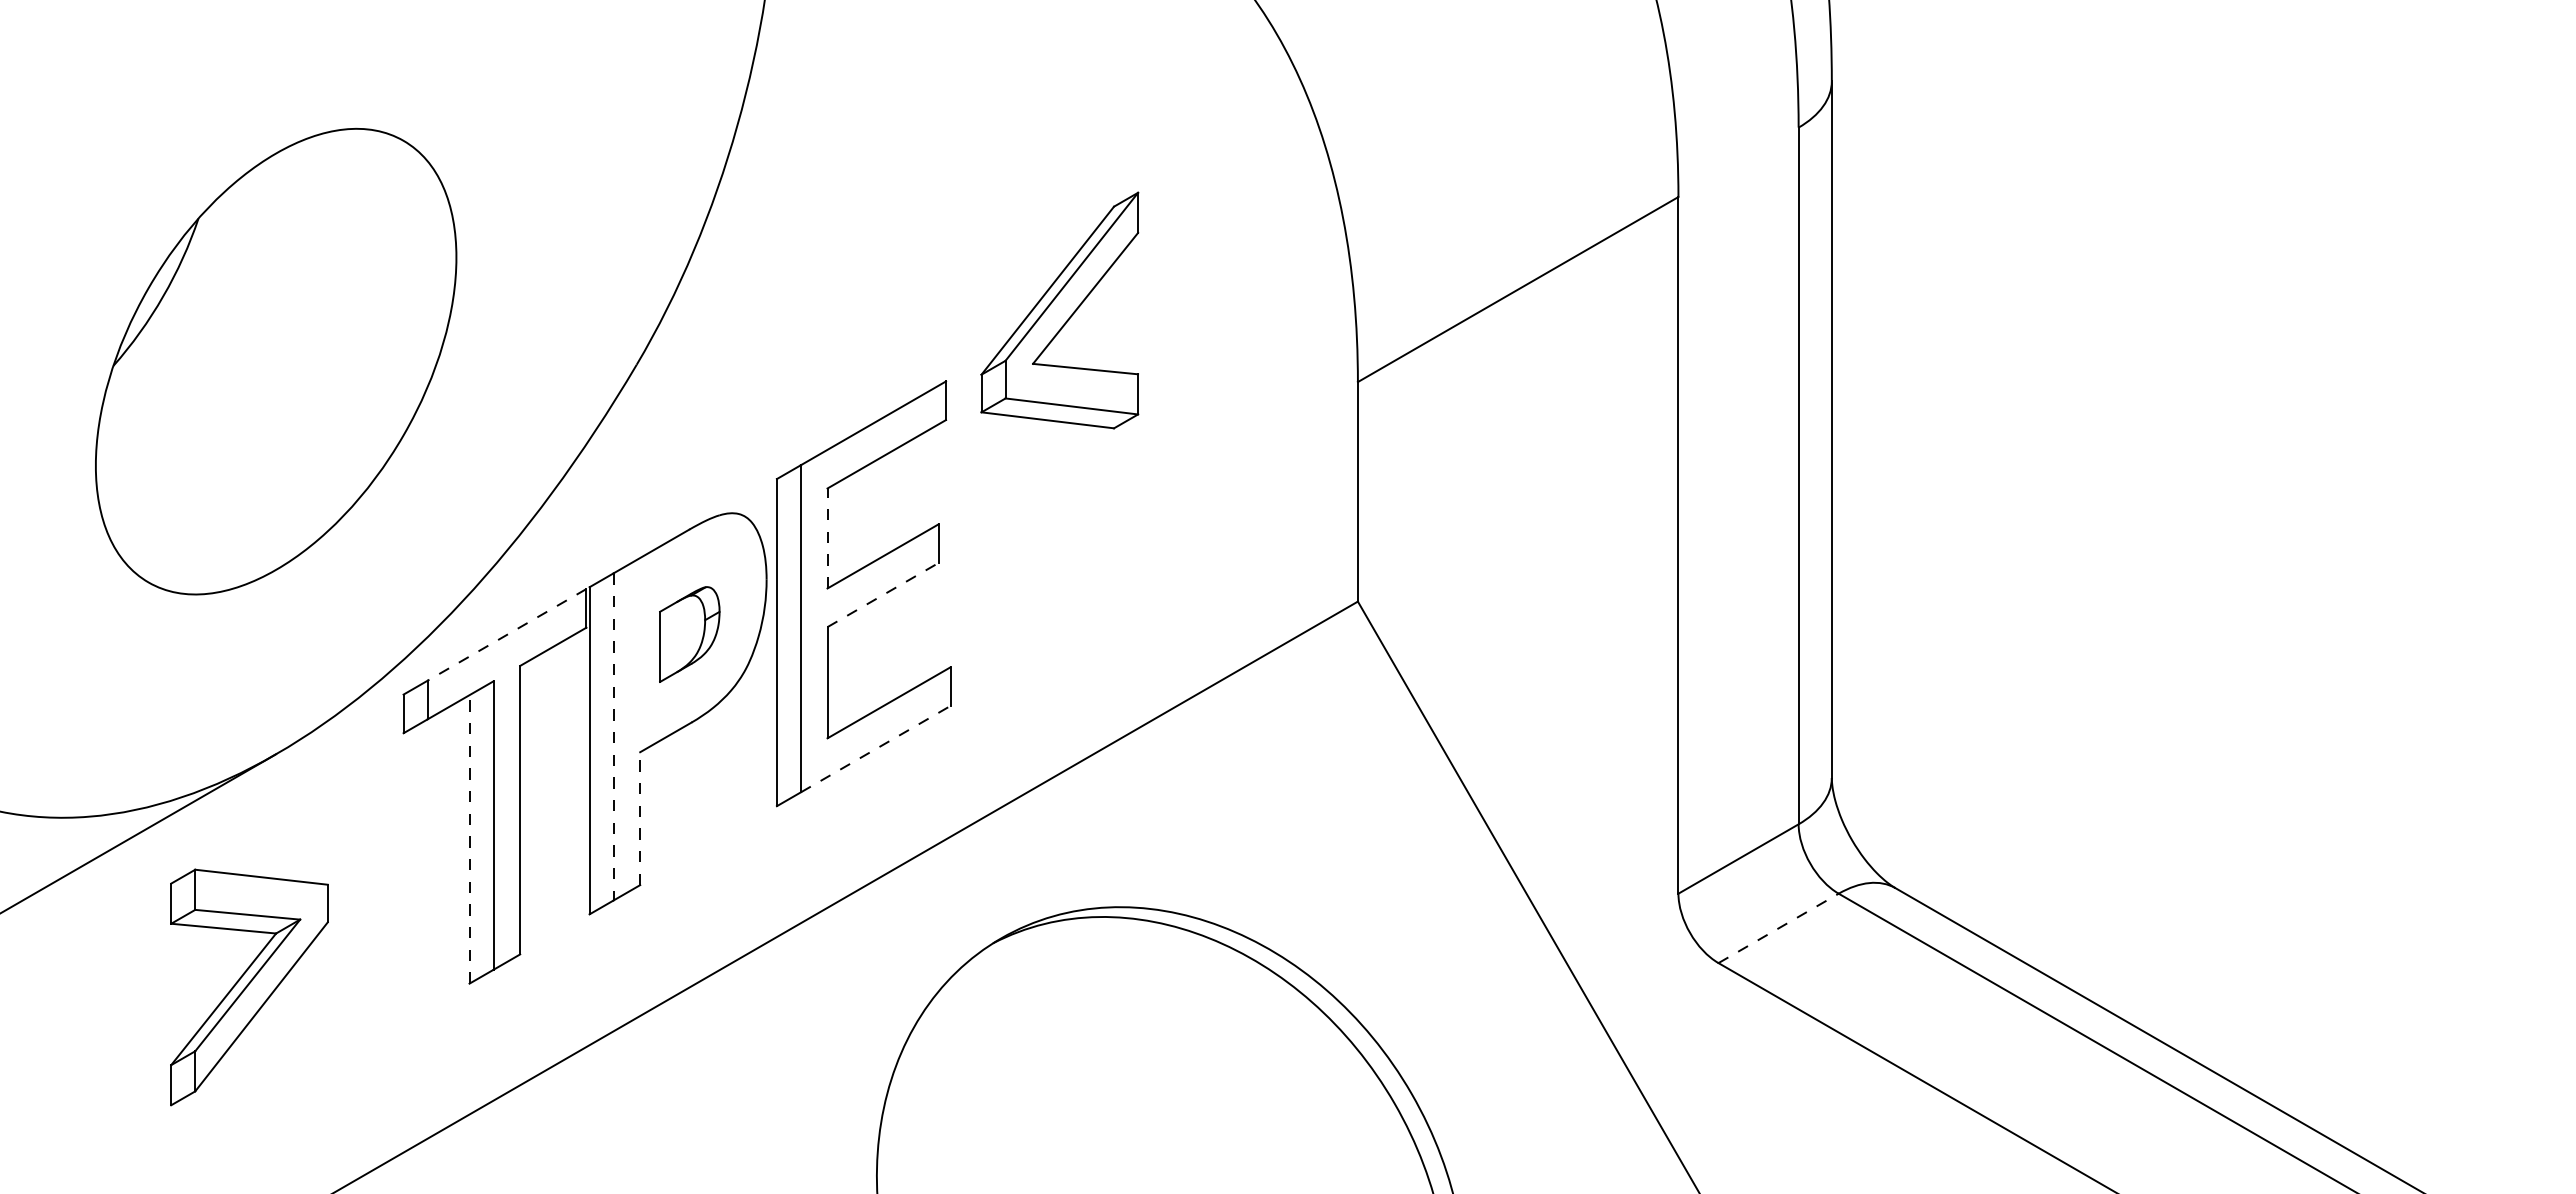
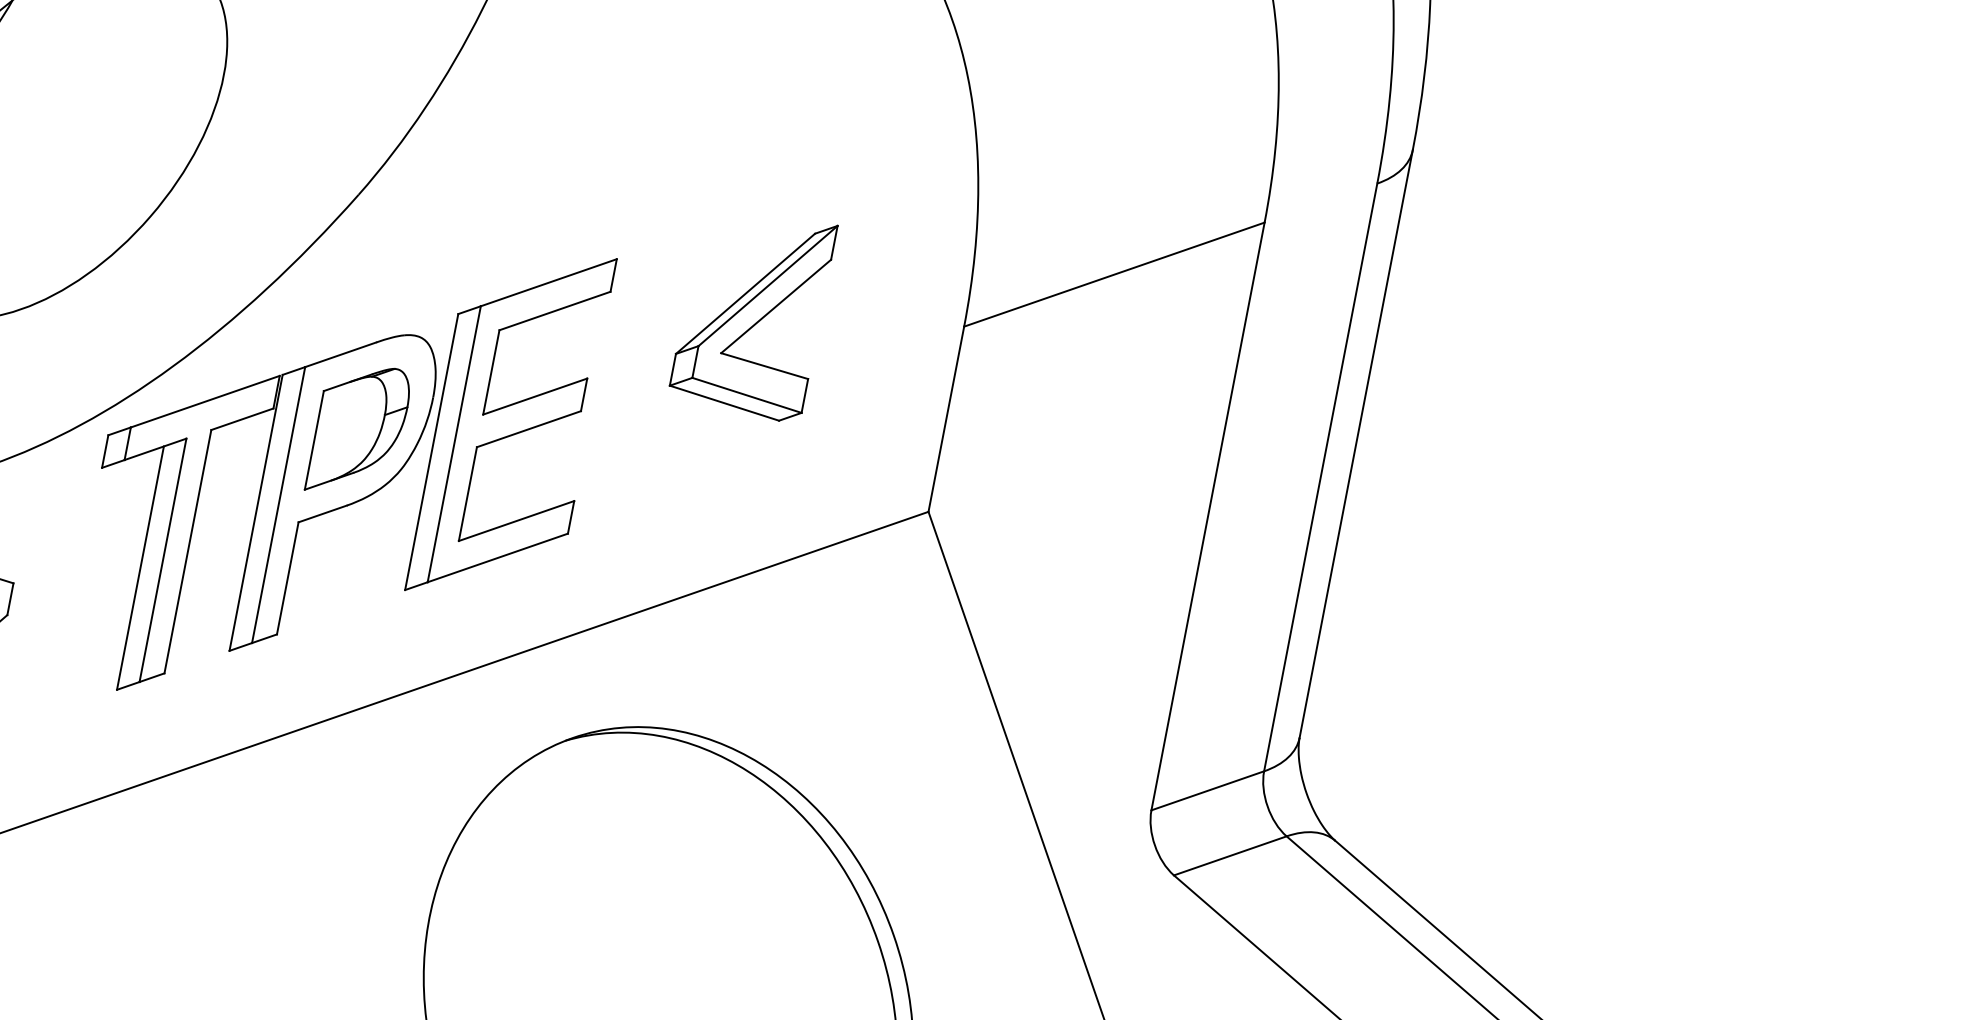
part: (1059, 310) -> (752, 312), moved
line: (827, 538) -> (491, 372), dashed -> solid
line: (883, 594) -> (529, 428), dashed -> solid
line: (507, 634) -> (205, 401), dashed -> solid
part: (689, 634) -> (359, 431), size x1.67
line: (613, 736) -> (278, 504), dashed -> solid
line: (876, 748) -> (498, 557), dashed -> solid
line: (640, 818) -> (288, 578), dashed -> solid
line: (469, 838) -> (140, 567), dashed -> solid
line: (1779, 928) -> (1231, 856), dashed -> solid

